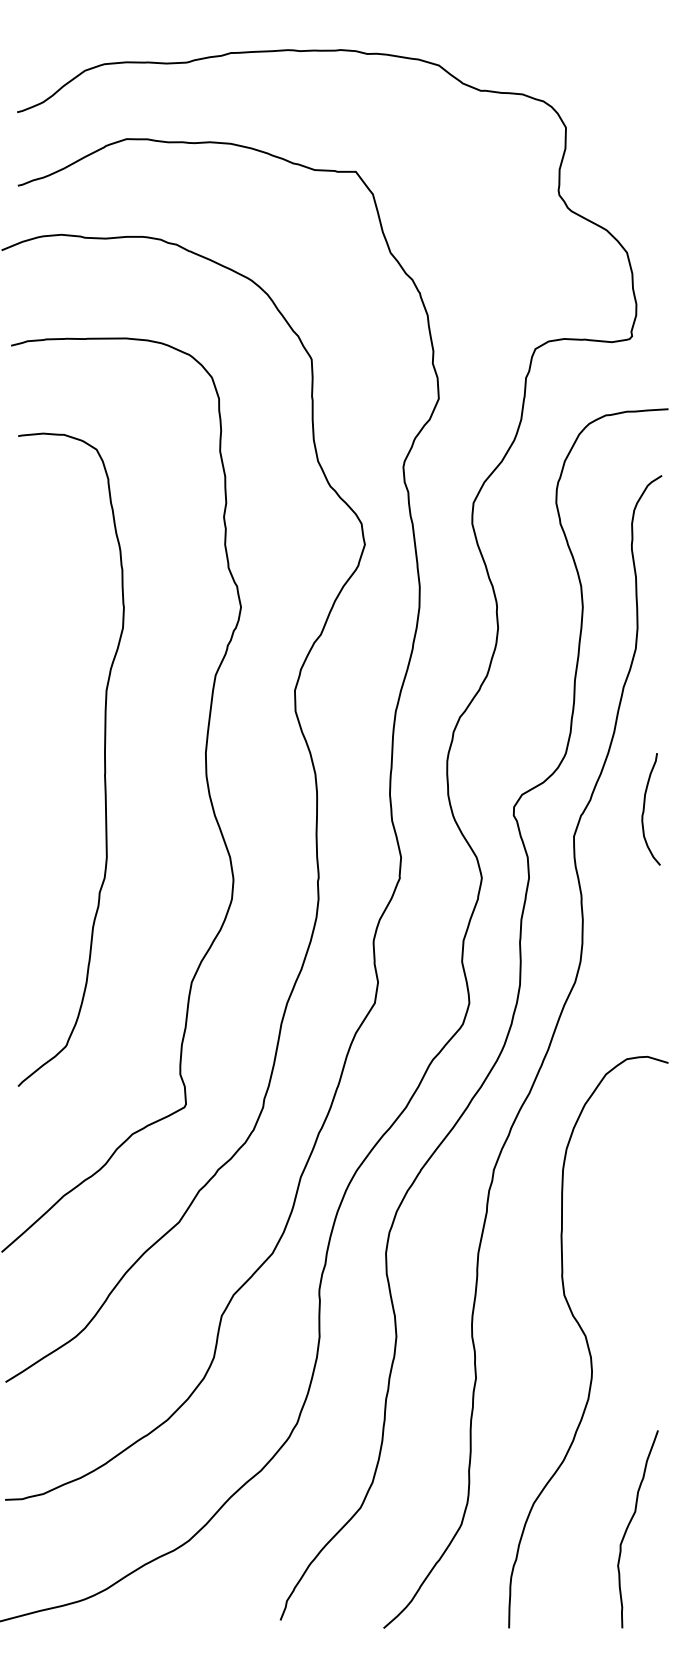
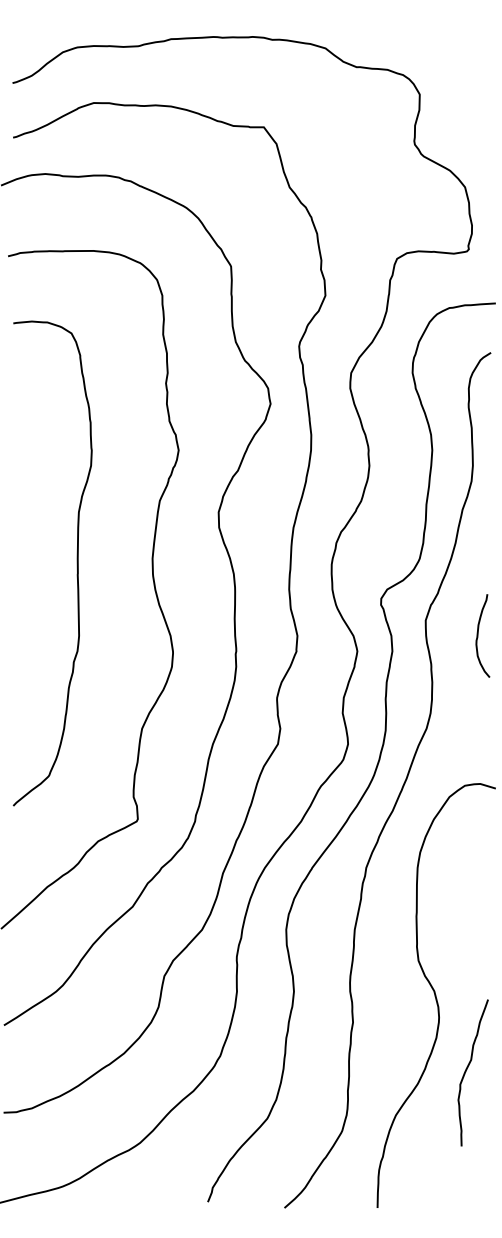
curve: (644, 809) -> (478, 636), moved
curve: (629, 1525) -> (466, 1070), moved

